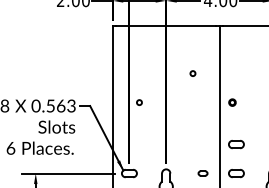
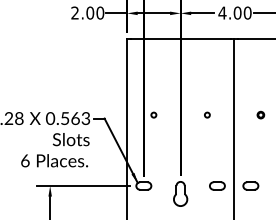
circle: (193, 72) -> (207, 114), moved
part: (232, 101) -> (260, 114), moved
part: (236, 143) -> (250, 156), removed
part: (203, 172) -> (217, 185), size x1.67

